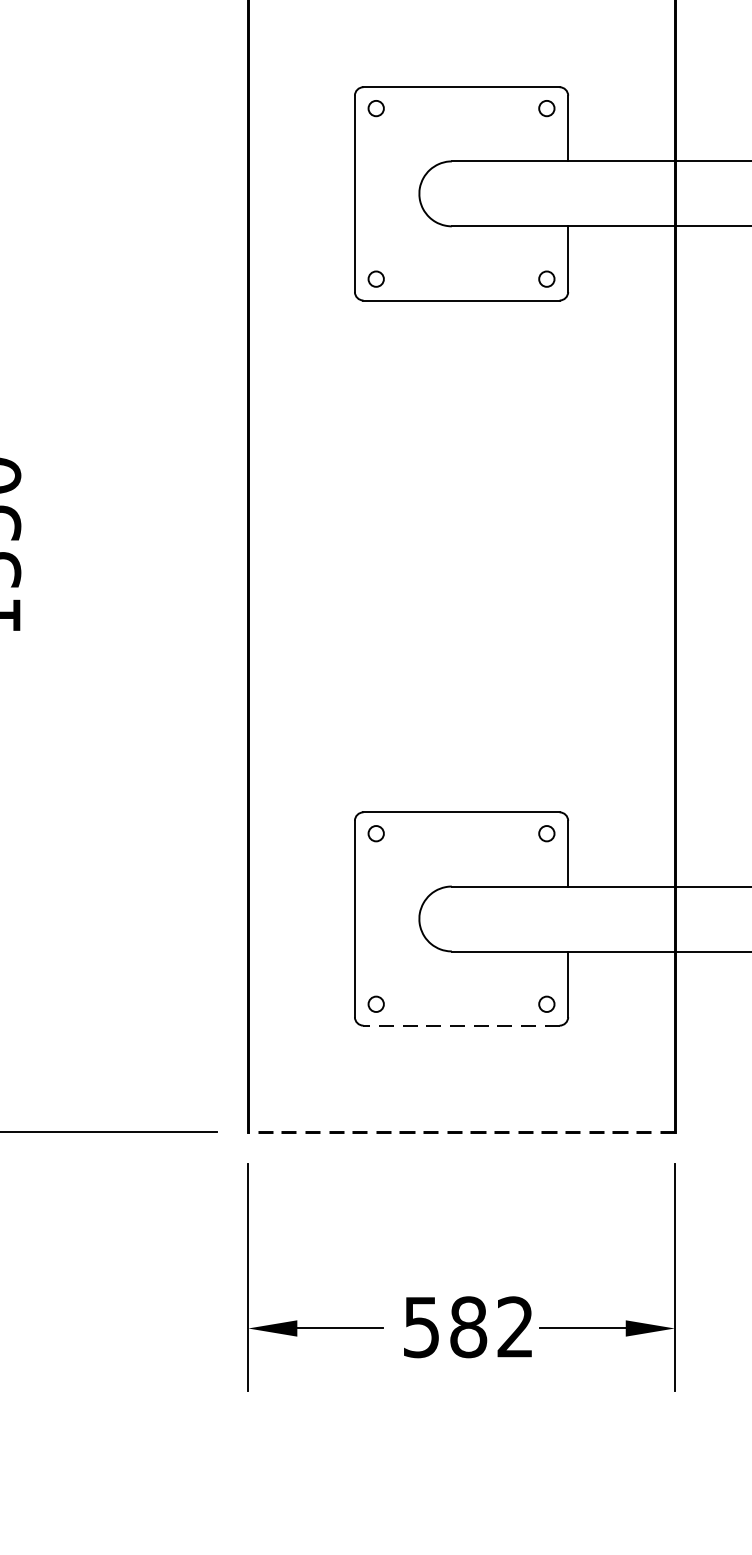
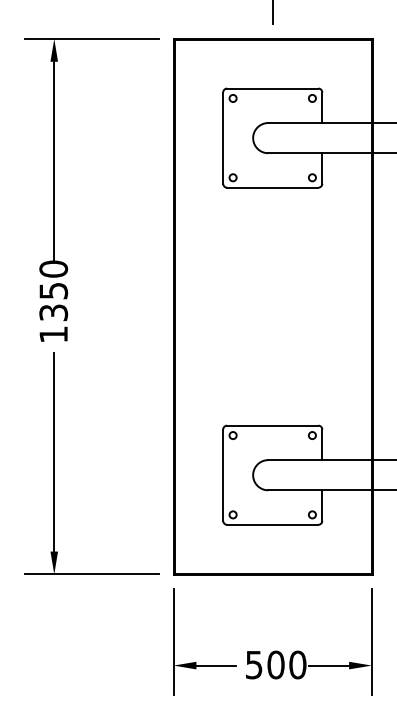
line: (460, 1024) -> (272, 524), dashed -> solid
line: (460, 1132) -> (272, 574), dashed -> solid
text: (491, 1326) -> (286, 664), 582 -> 500

